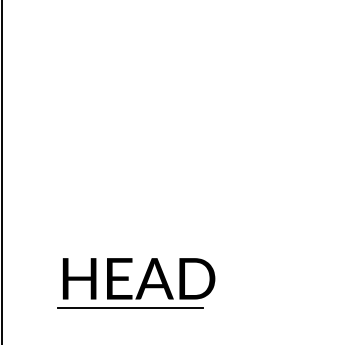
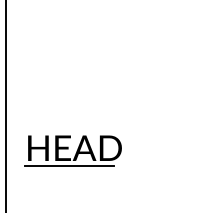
part: (134, 282) -> (72, 150), moved

